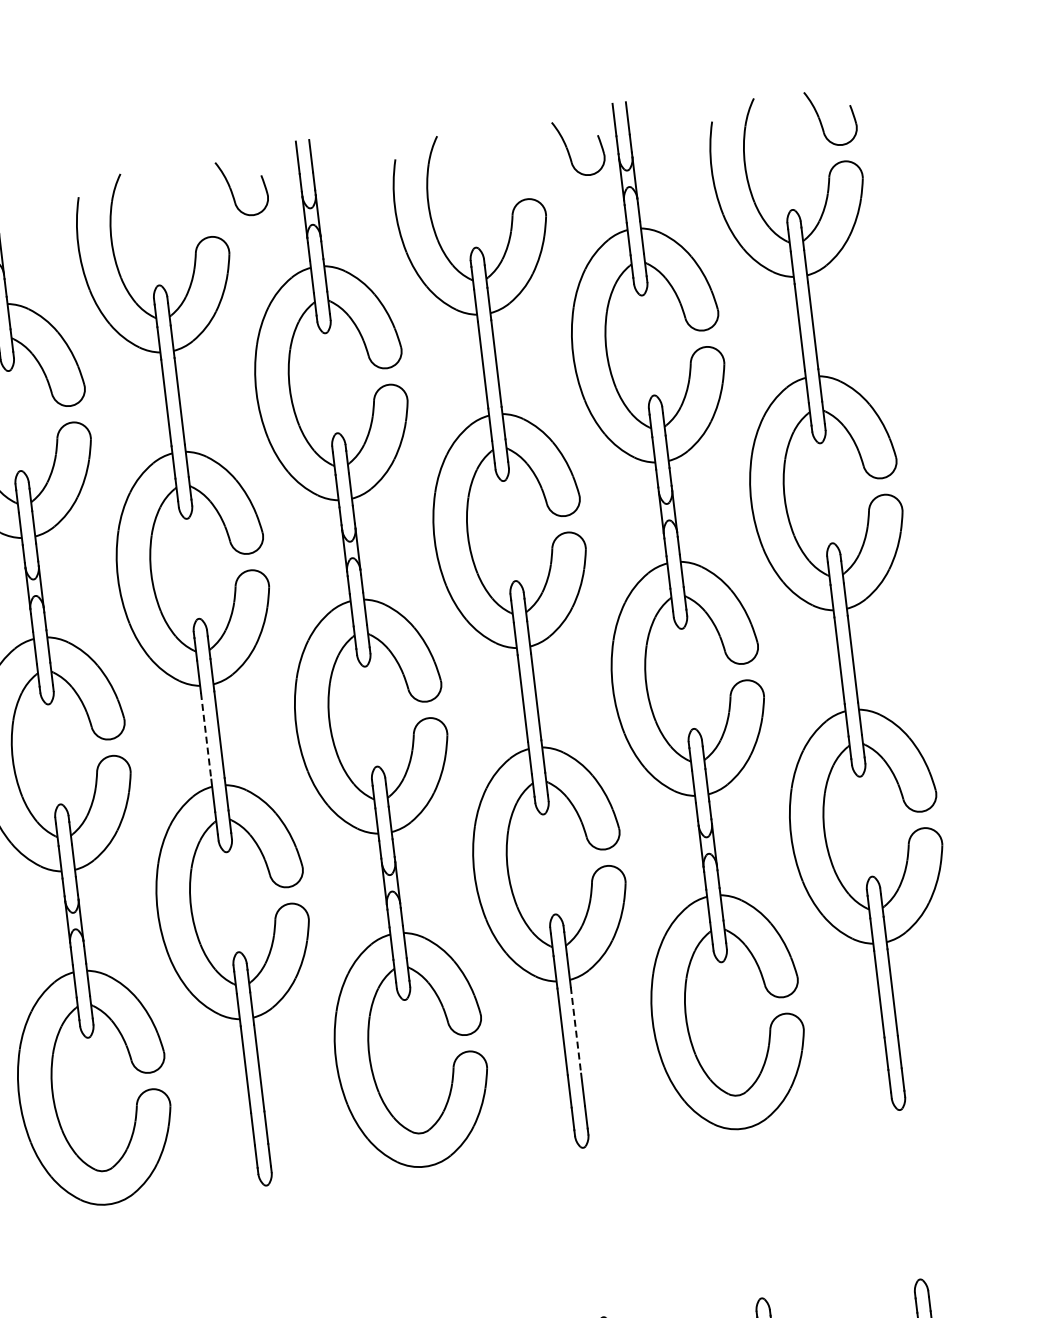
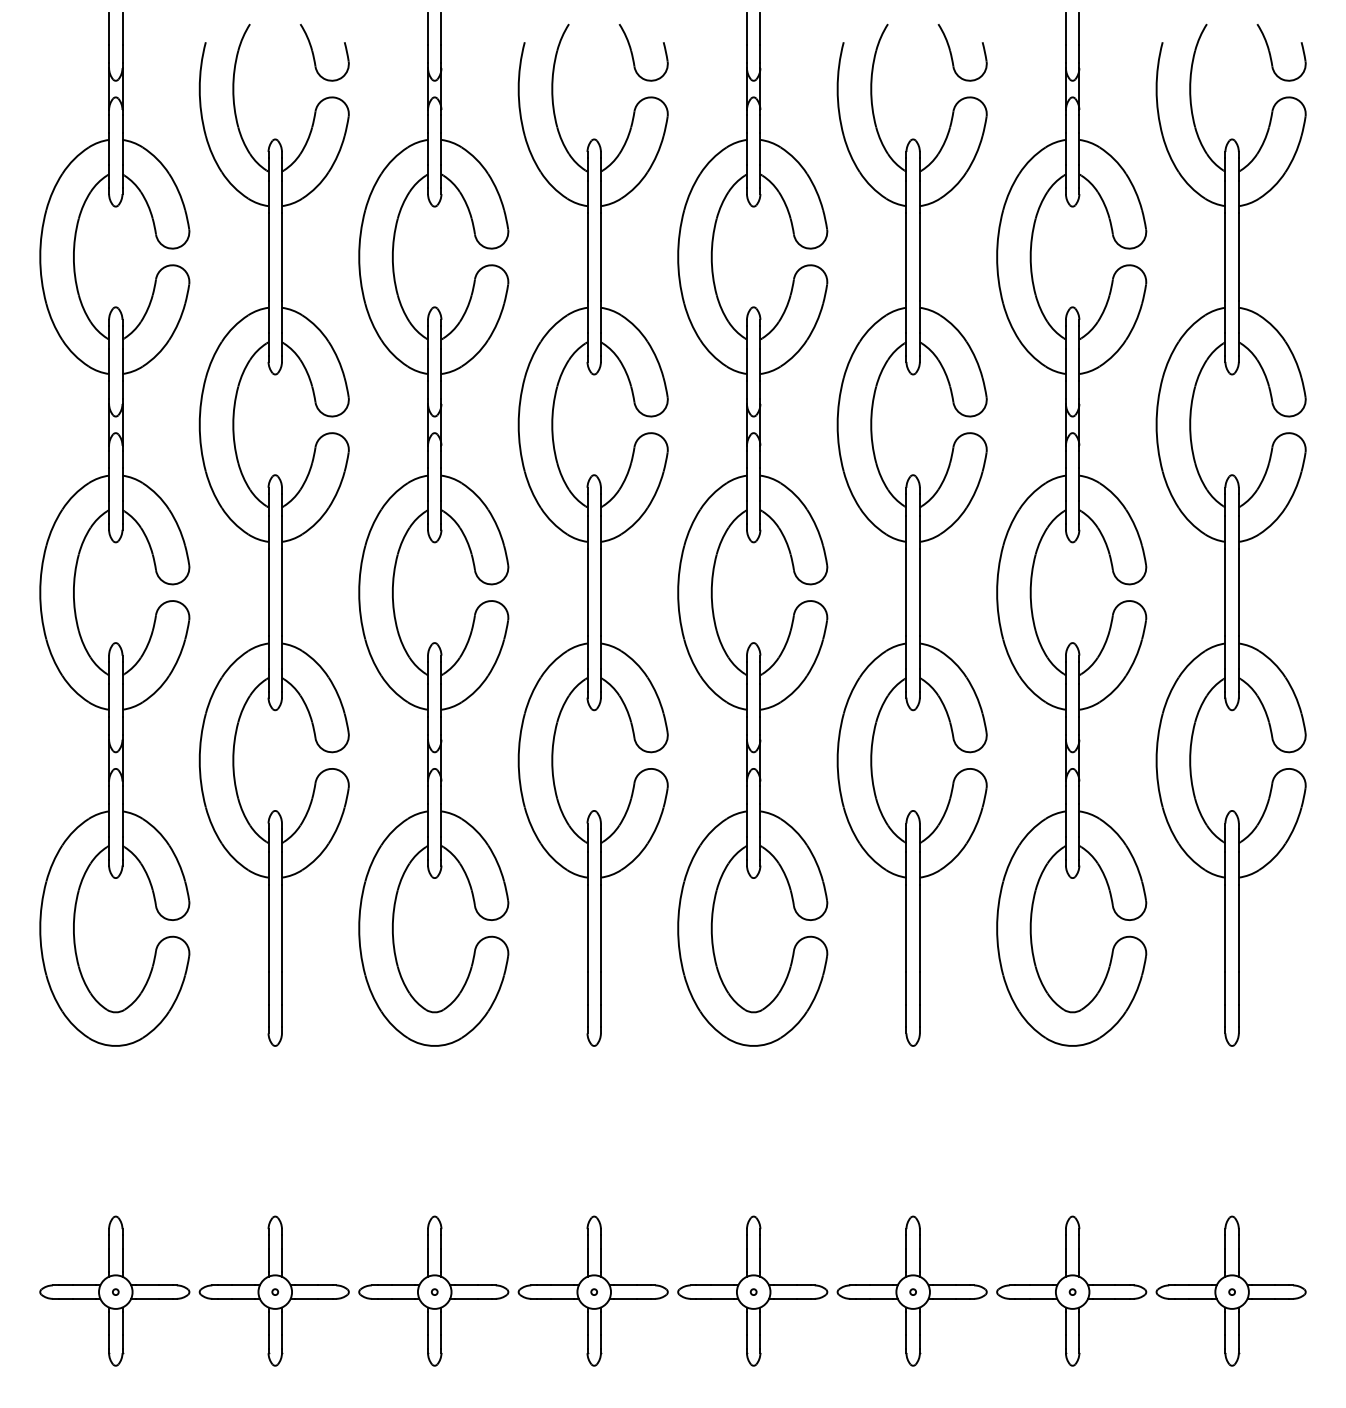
part: (569, 151) -> (952, 55), moved
part: (232, 192) -> (633, 55), moved
line: (206, 736) -> (587, 592), dashed -> solid
line: (575, 1030) -> (919, 928), dashed -> solid

